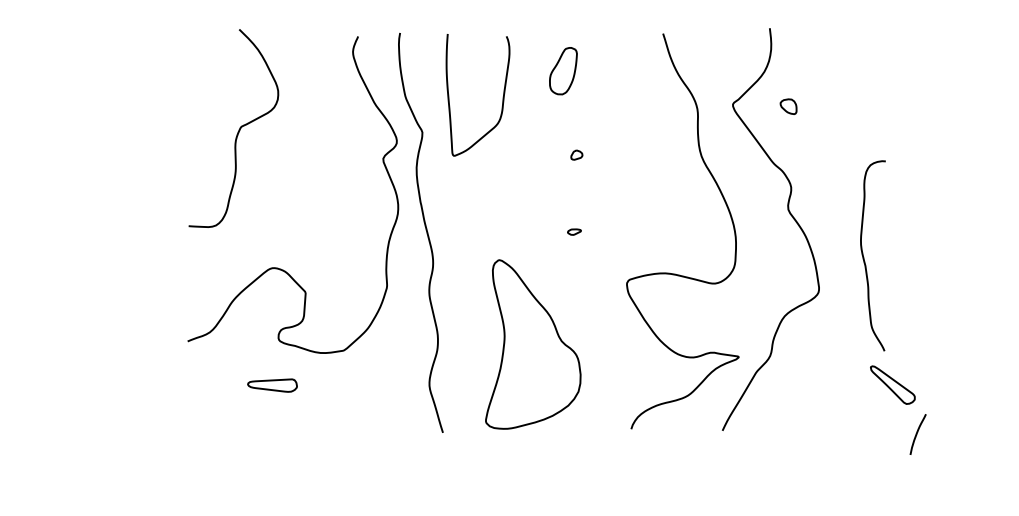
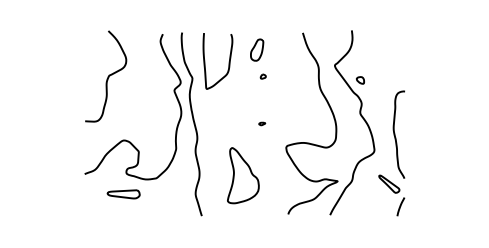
part: (788, 106) -> (360, 80), moved
part: (575, 154) -> (262, 76), moved
part: (533, 344) -> (243, 175), size x0.71
part: (272, 385) -> (123, 194), size x1.43
part: (897, 409) -> (391, 195), moved

